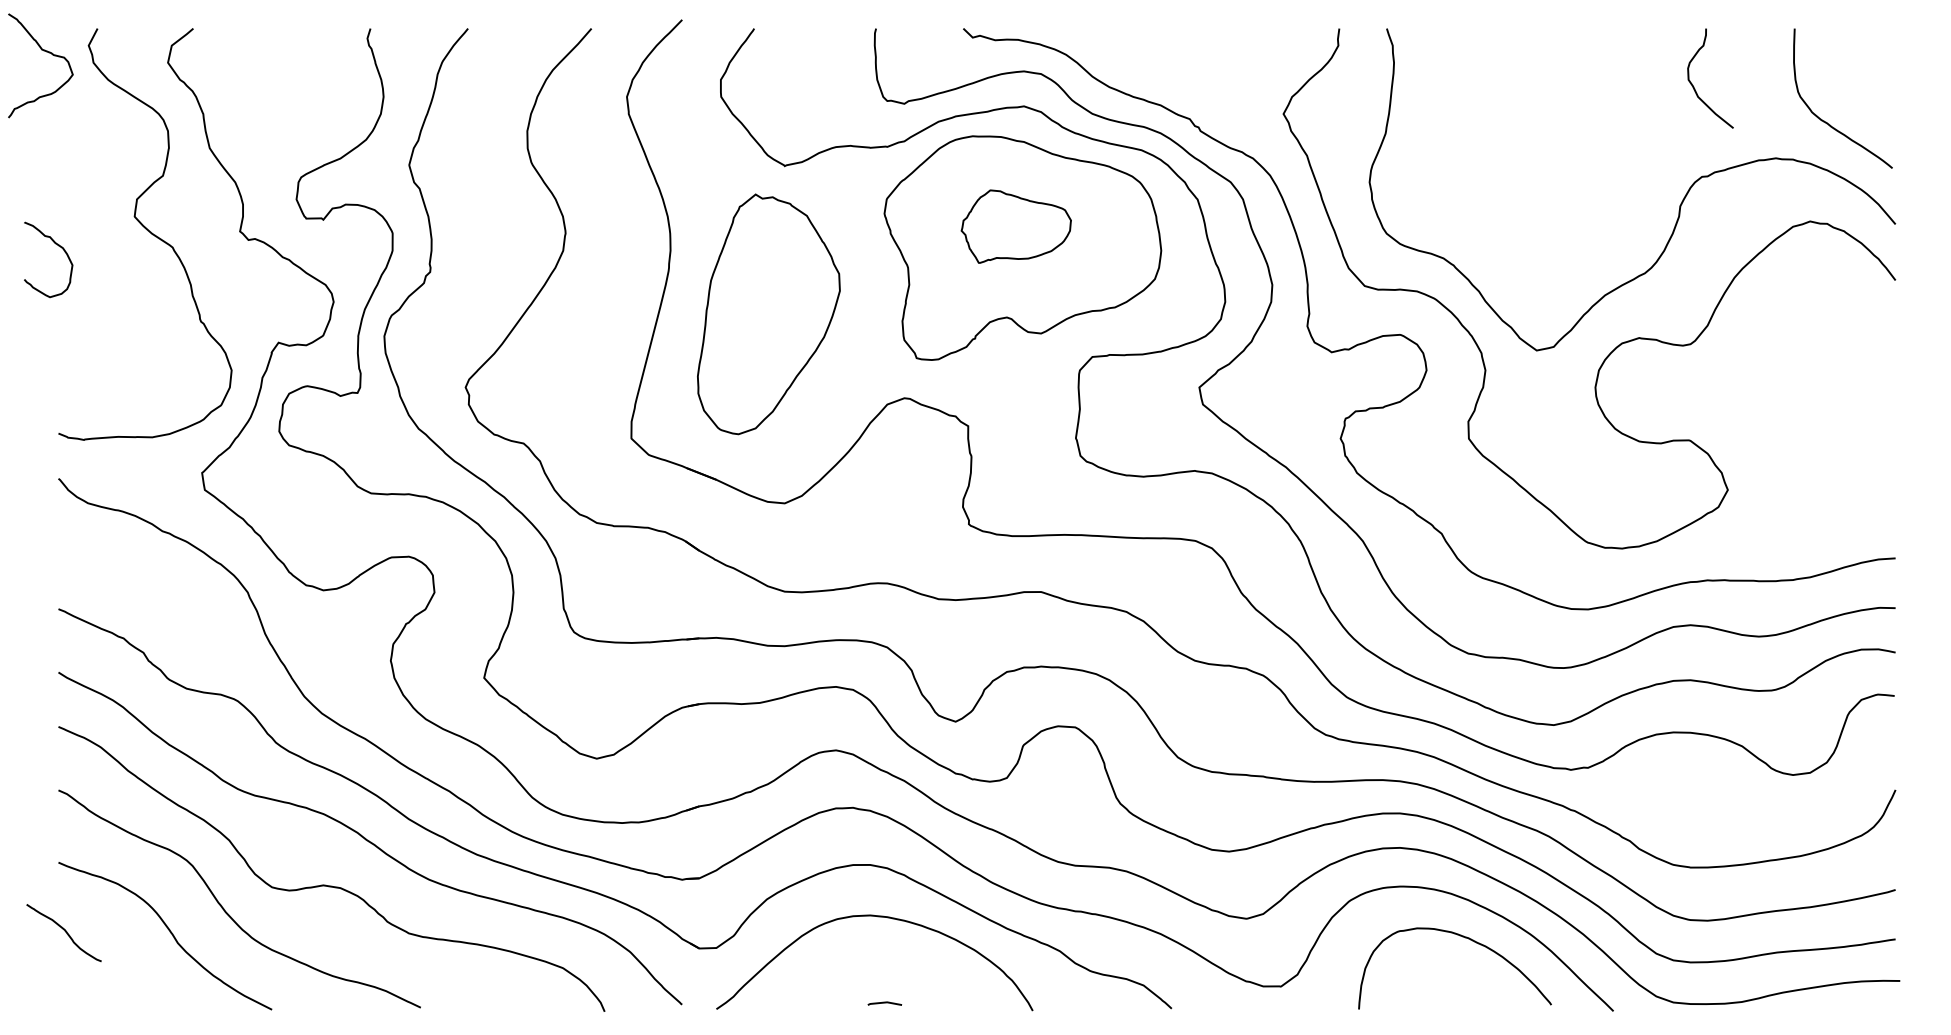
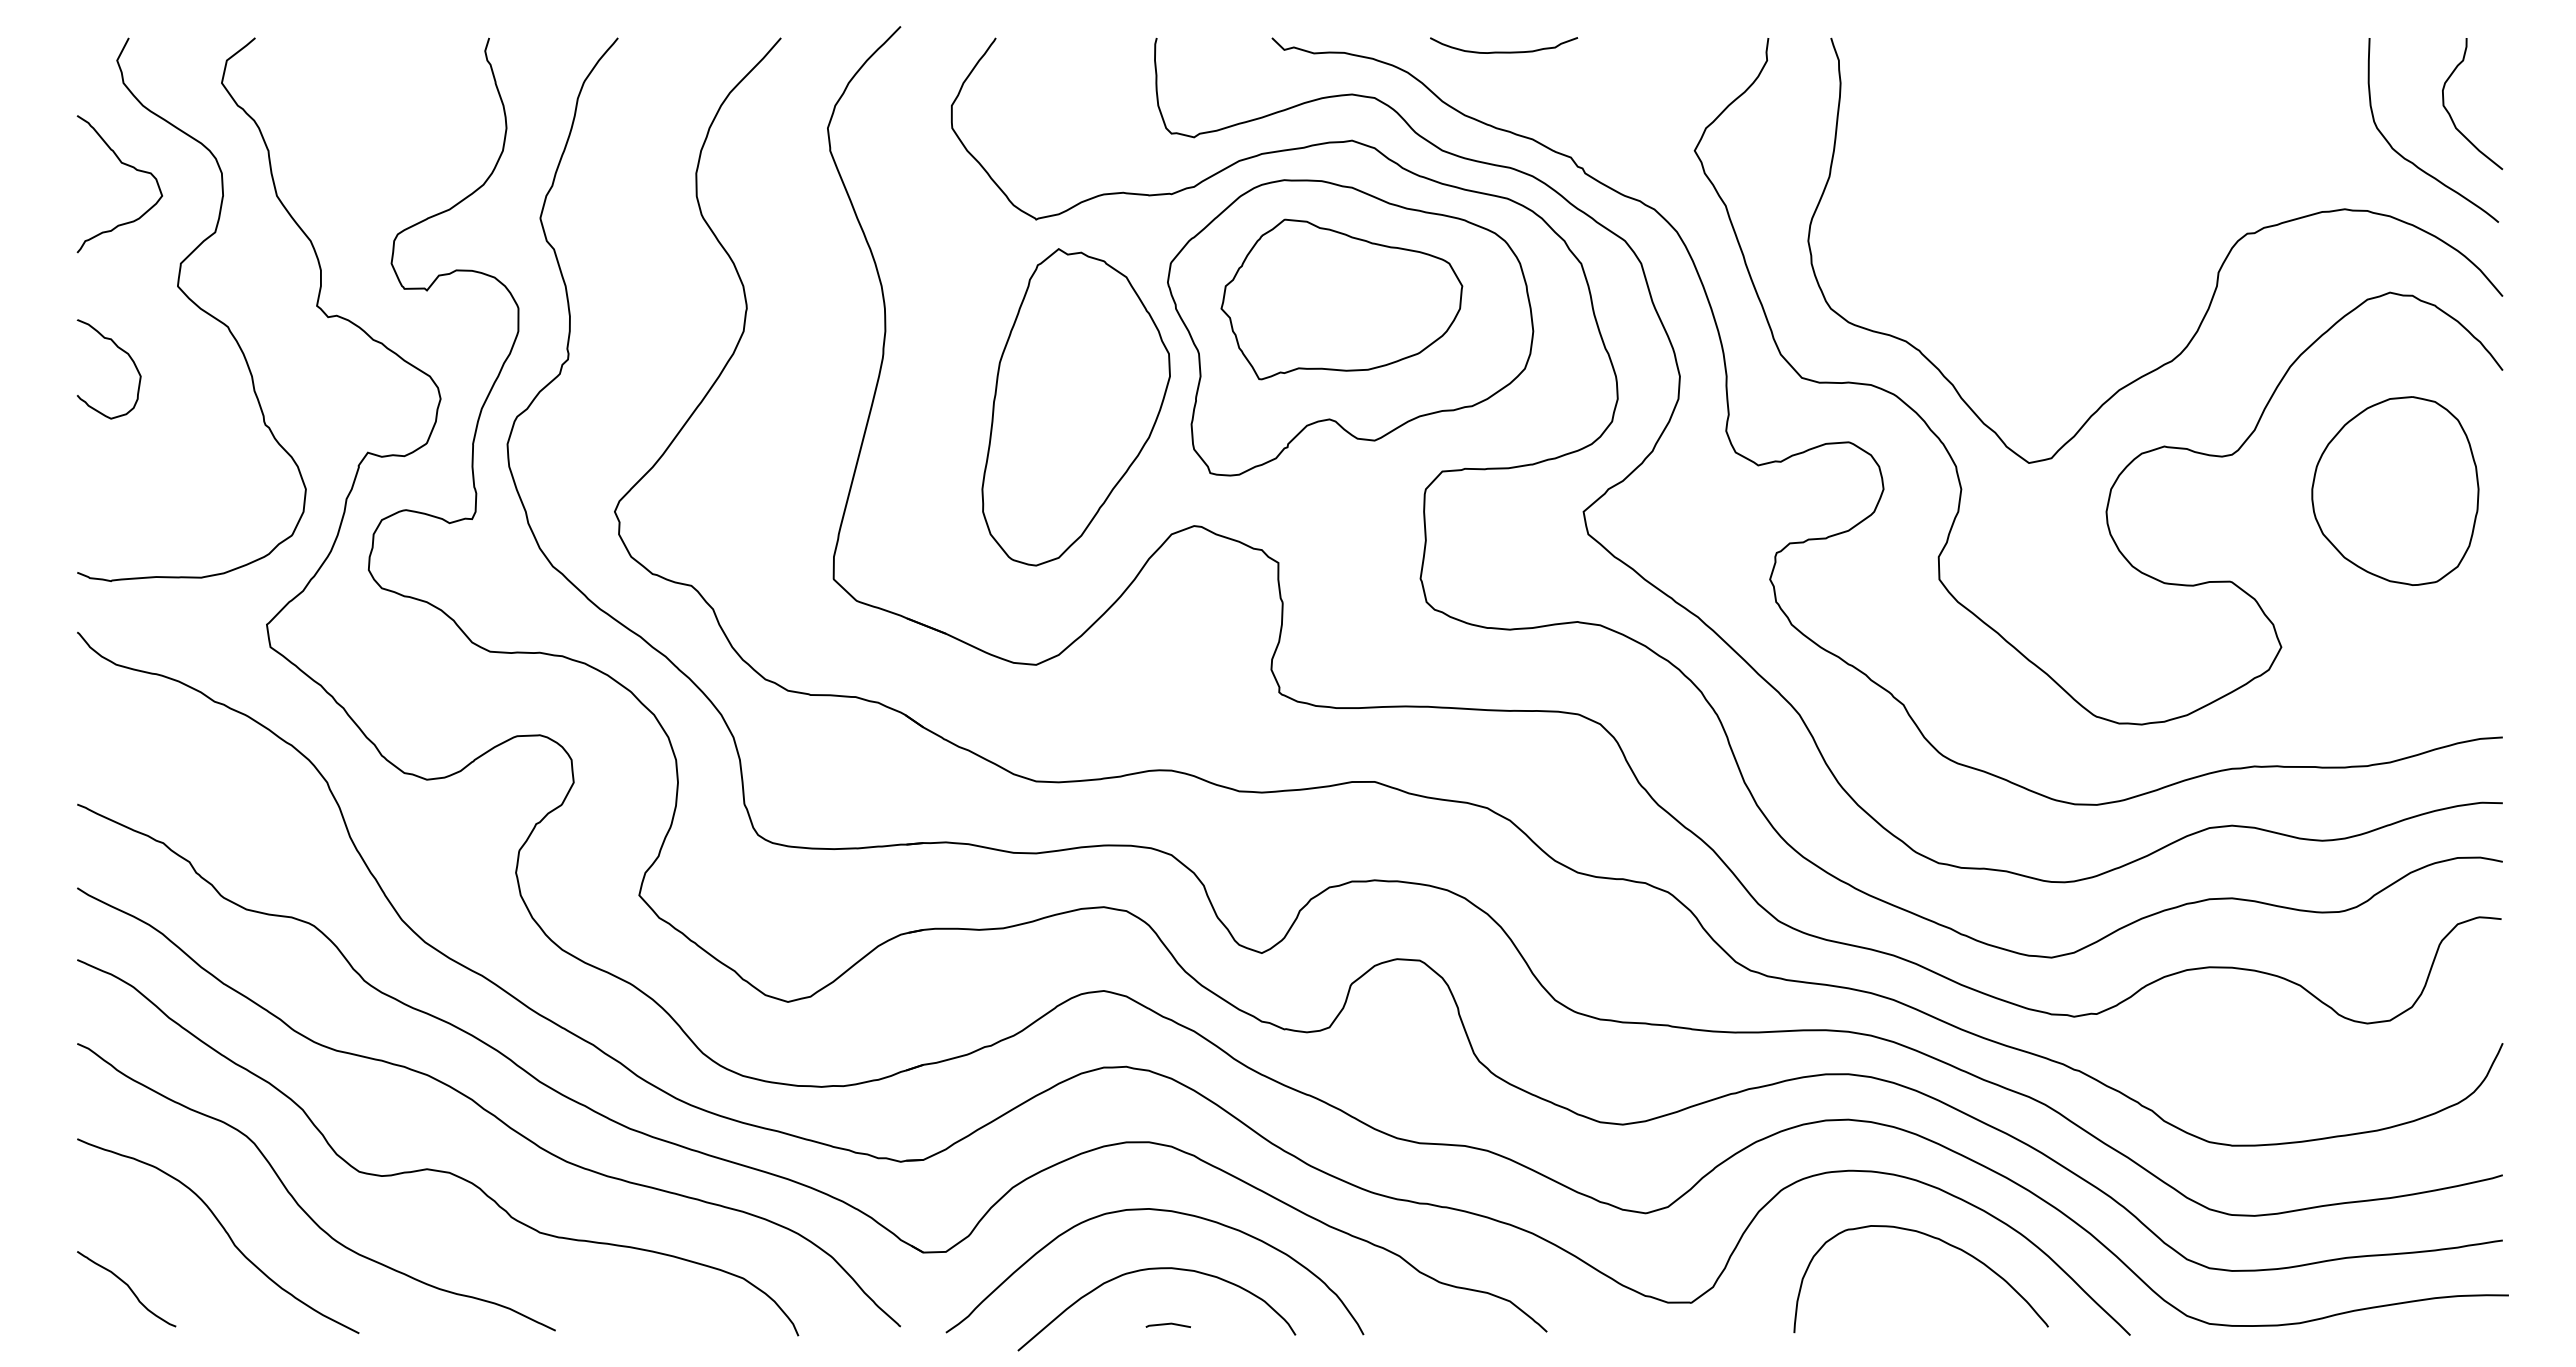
curve: (1139, 38) -> (1504, 51), added
curve: (45, 51) -> (125, 165), moved
curve: (1693, 86) -> (2450, 114), moved
part: (1016, 226) -> (1341, 299), size x1.67
curve: (58, 246) -> (122, 351), moved
part: (768, 314) -> (1075, 407), moved
part: (1814, 371) -> (2395, 490), added
curve: (65, 931) -> (128, 1287), moved
curve: (875, 961) -> (1156, 1269), added

